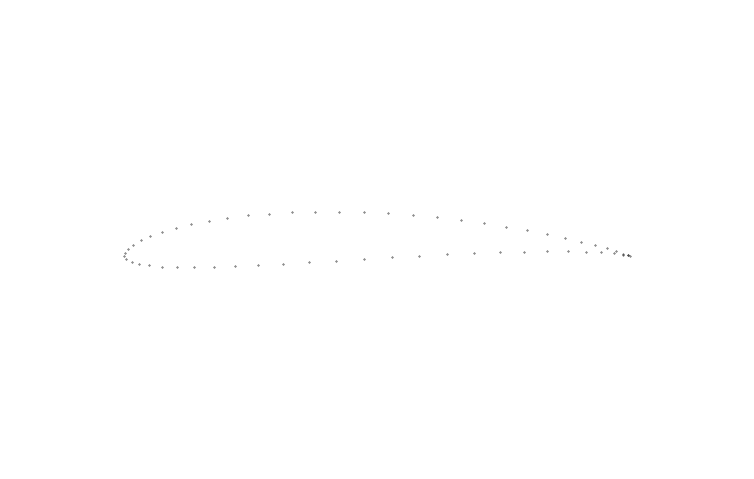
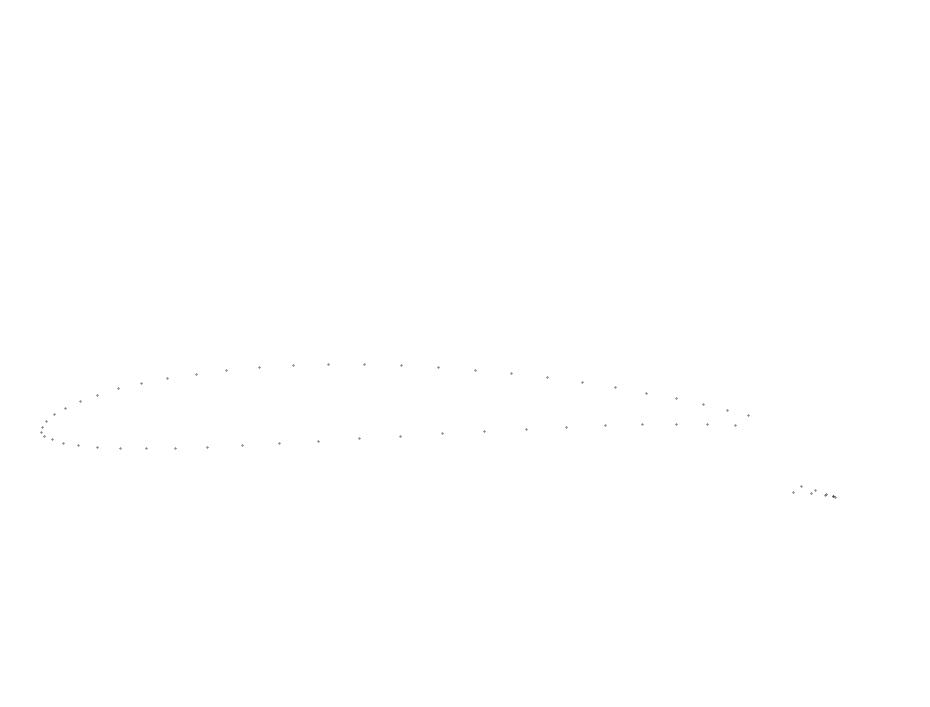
part: (615, 252) -> (813, 491), moved

